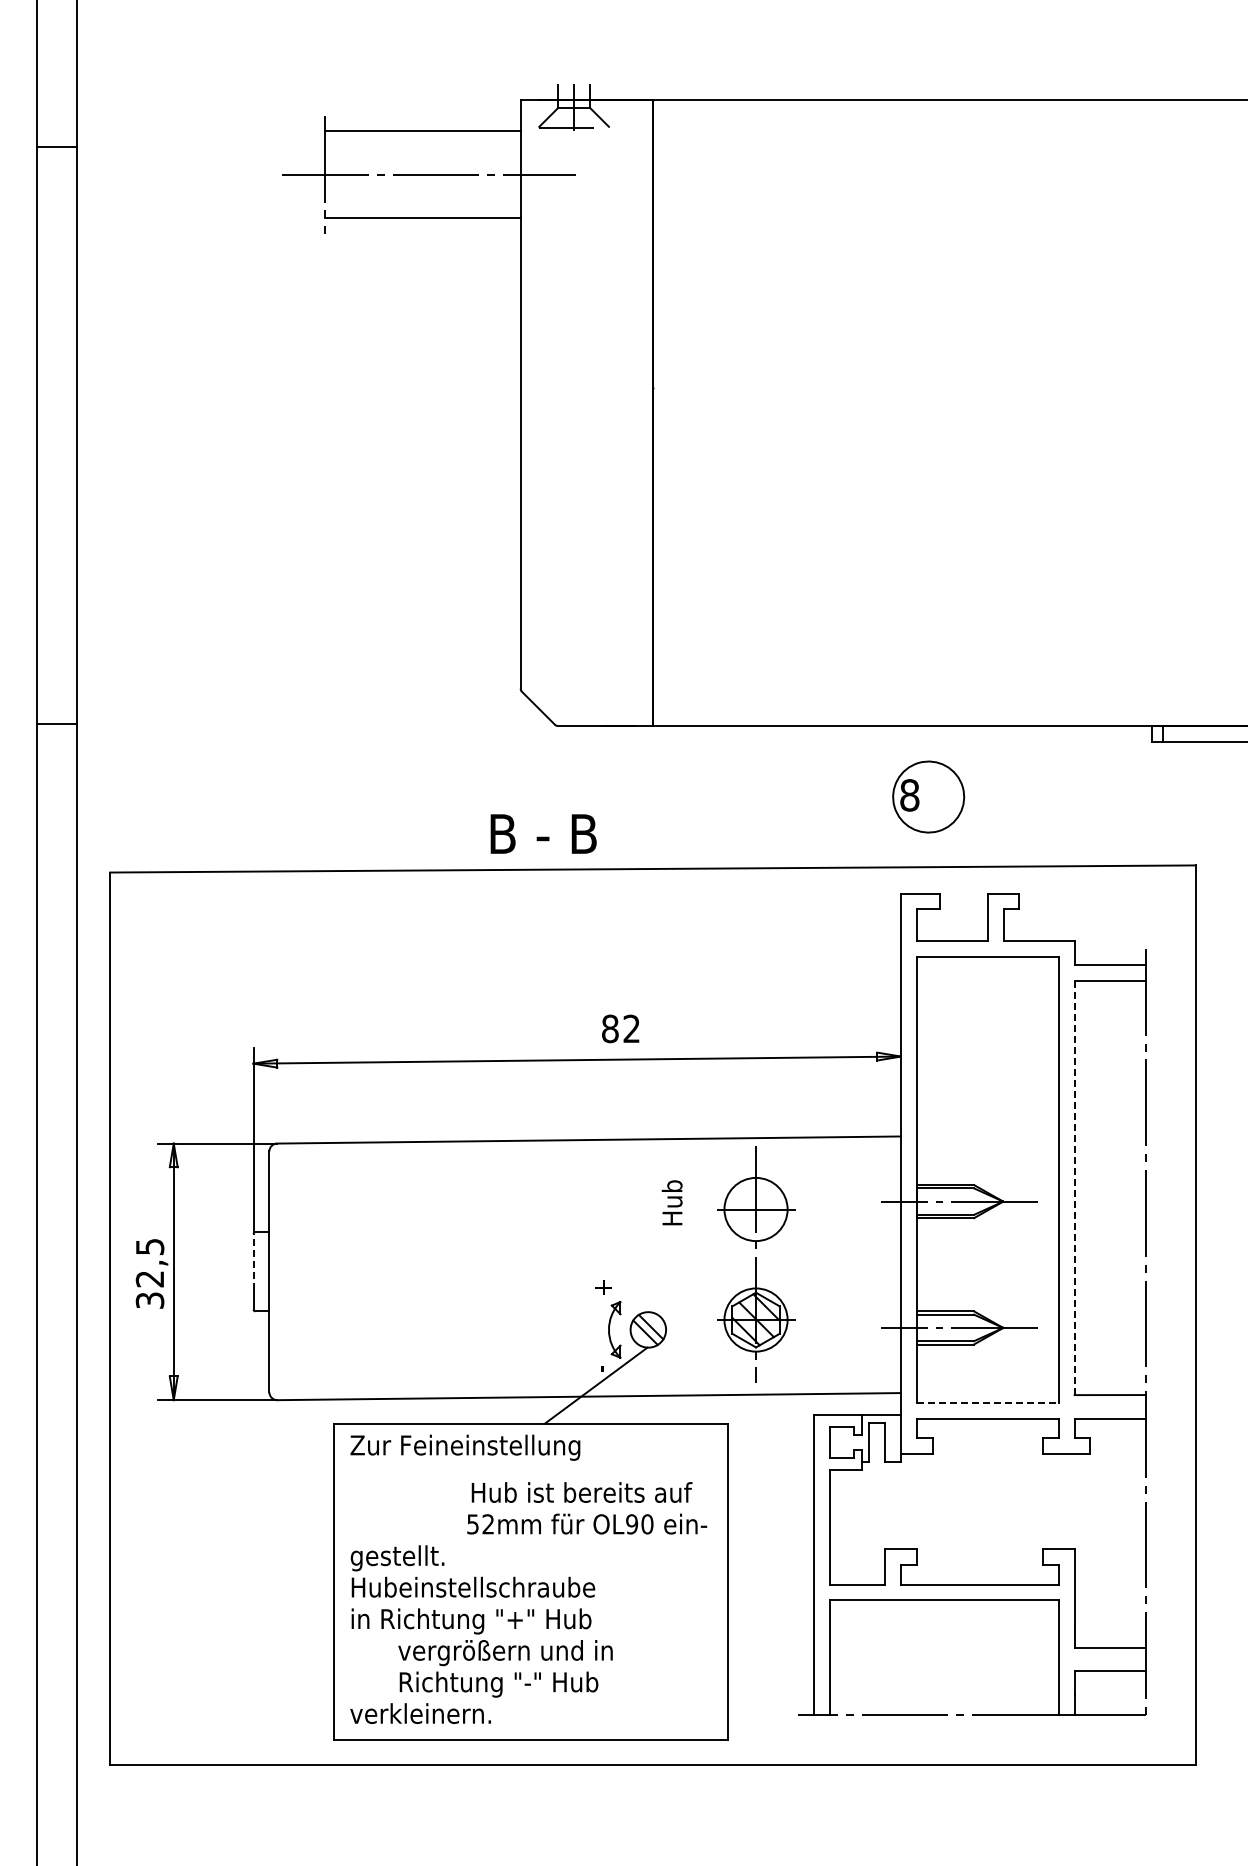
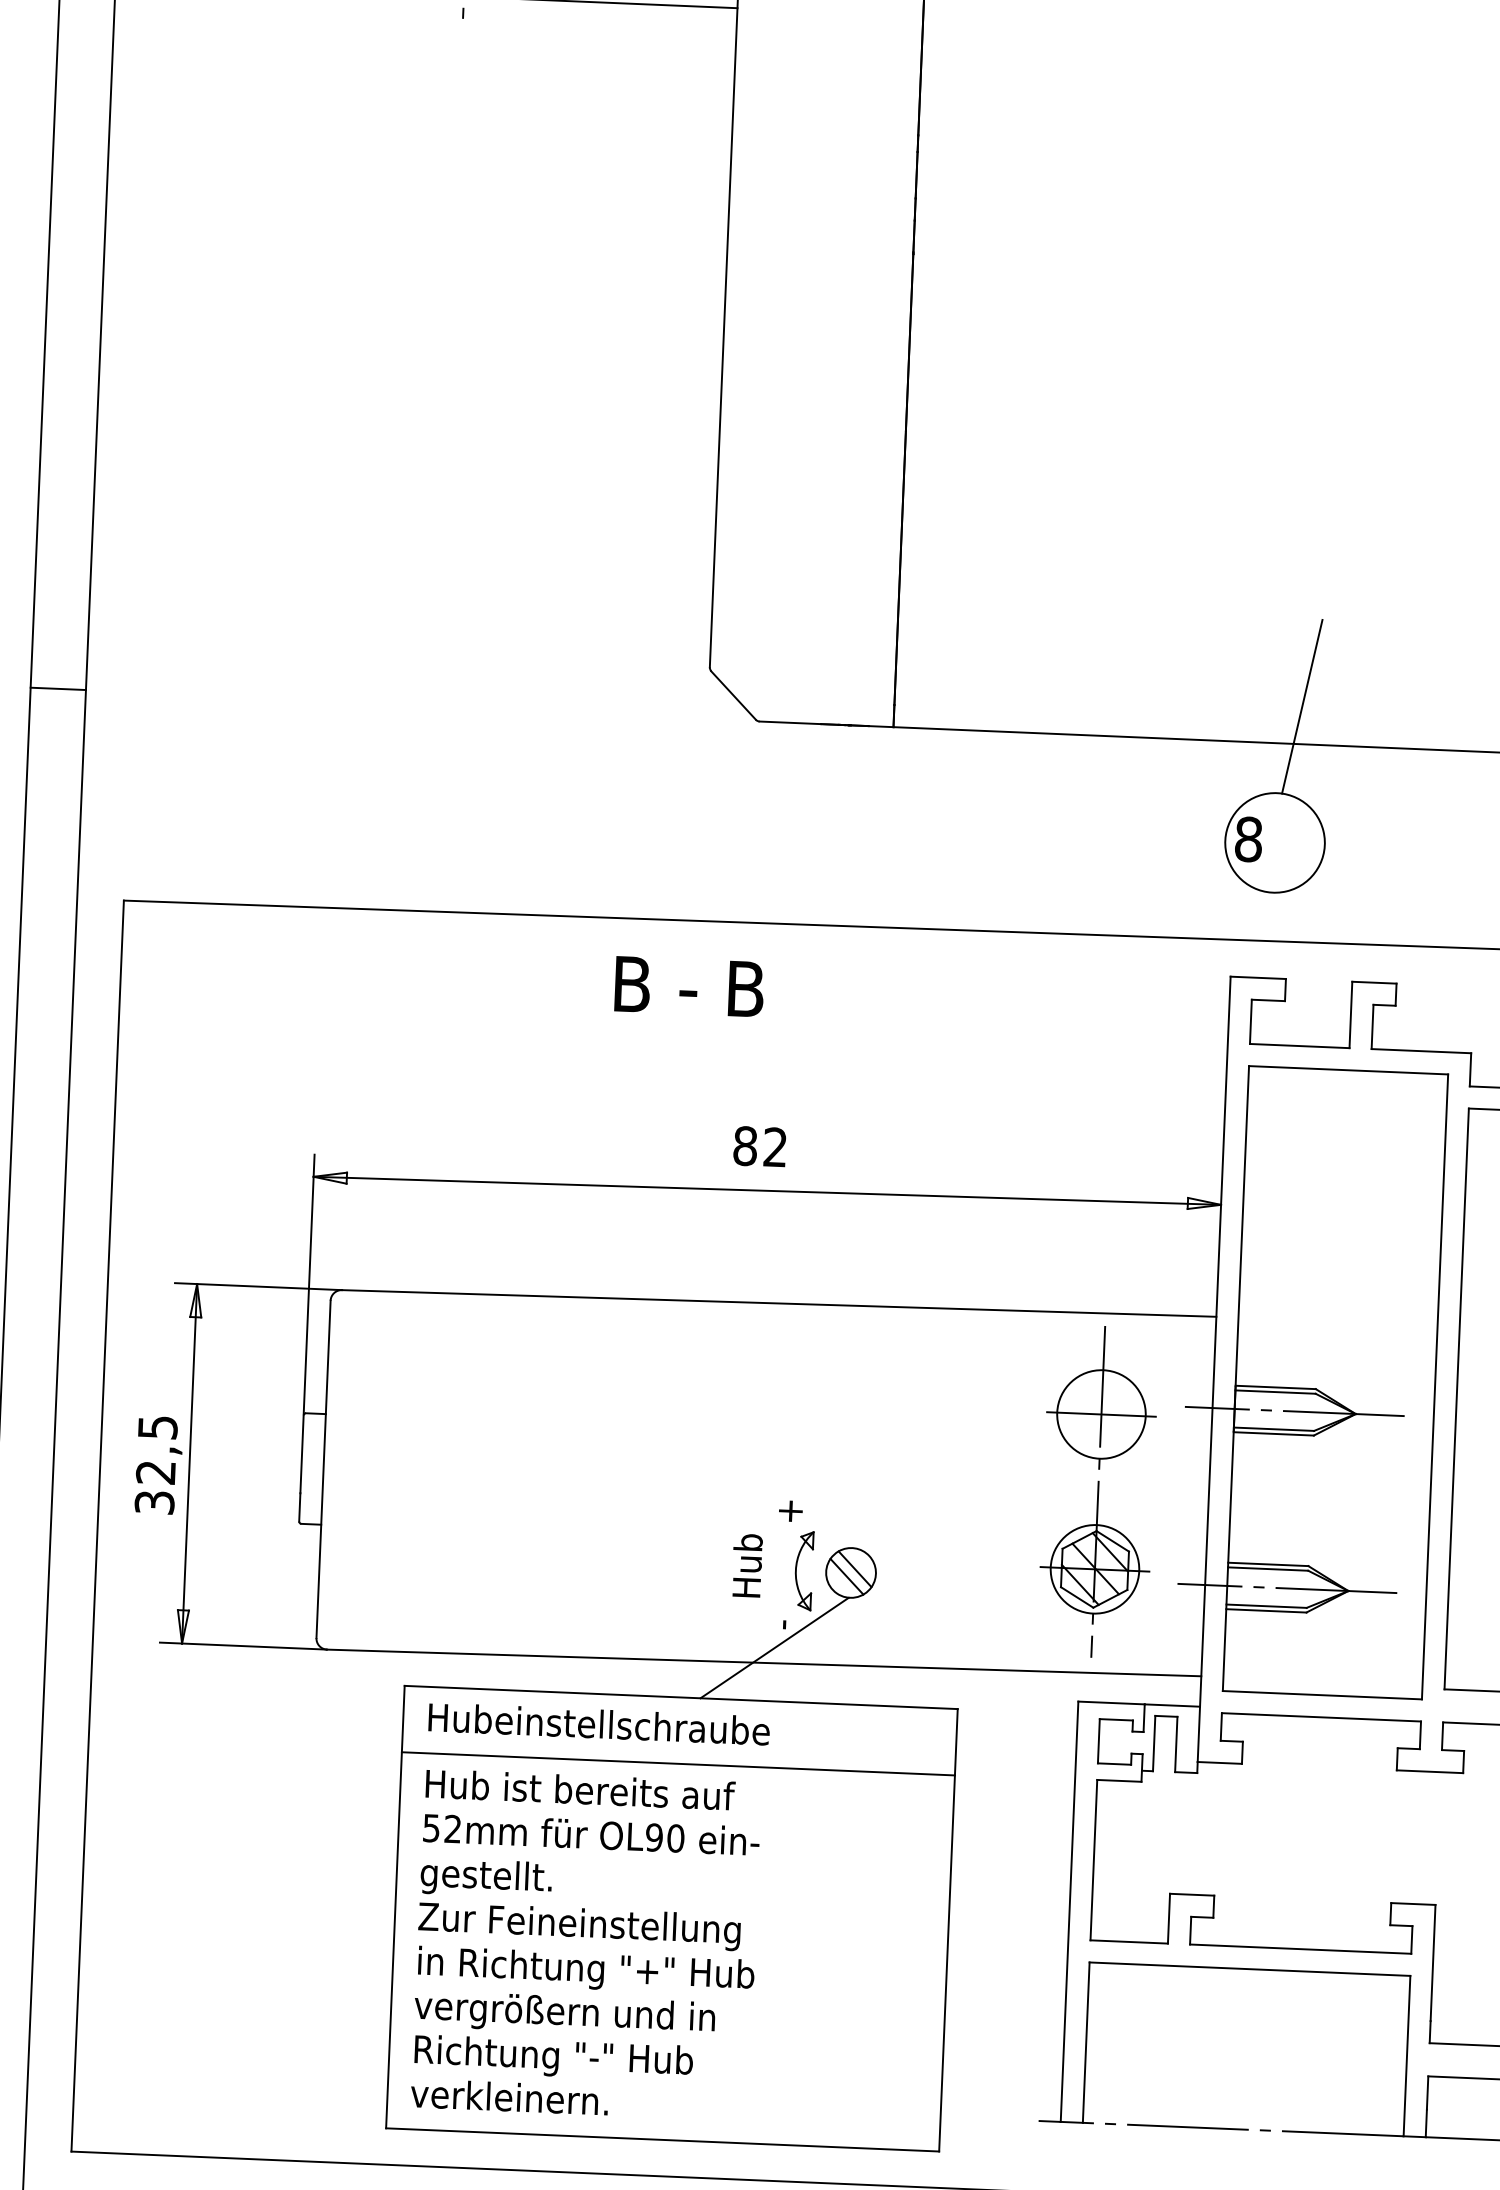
line: (943, 698) -> (1301, 705), added
text: (543, 833) -> (689, 985), moved
text: (620, 1028) -> (759, 1146), moved
line: (1074, 1188) -> (1456, 1399), dashed -> solid
text: (671, 1202) -> (746, 1565), moved
line: (253, 1261) -> (301, 1453), dashed -> solid
part: (756, 1264) -> (1098, 1491), moved
line: (988, 1402) -> (1323, 1694), dashed -> solid
text: (472, 1447) -> (597, 1727), Zur Feineinstellung -> Hubeinstellschraube
line: (530, 1471) -> (677, 1764), added
text: (581, 1492) -> (579, 1789), moved
text: (587, 1523) -> (591, 1833), moved
text: (472, 1589) -> (589, 1926), Hubeinstellschraube -> Zur Feineinstellung
text: (505, 1668) -> (563, 2036), moved

